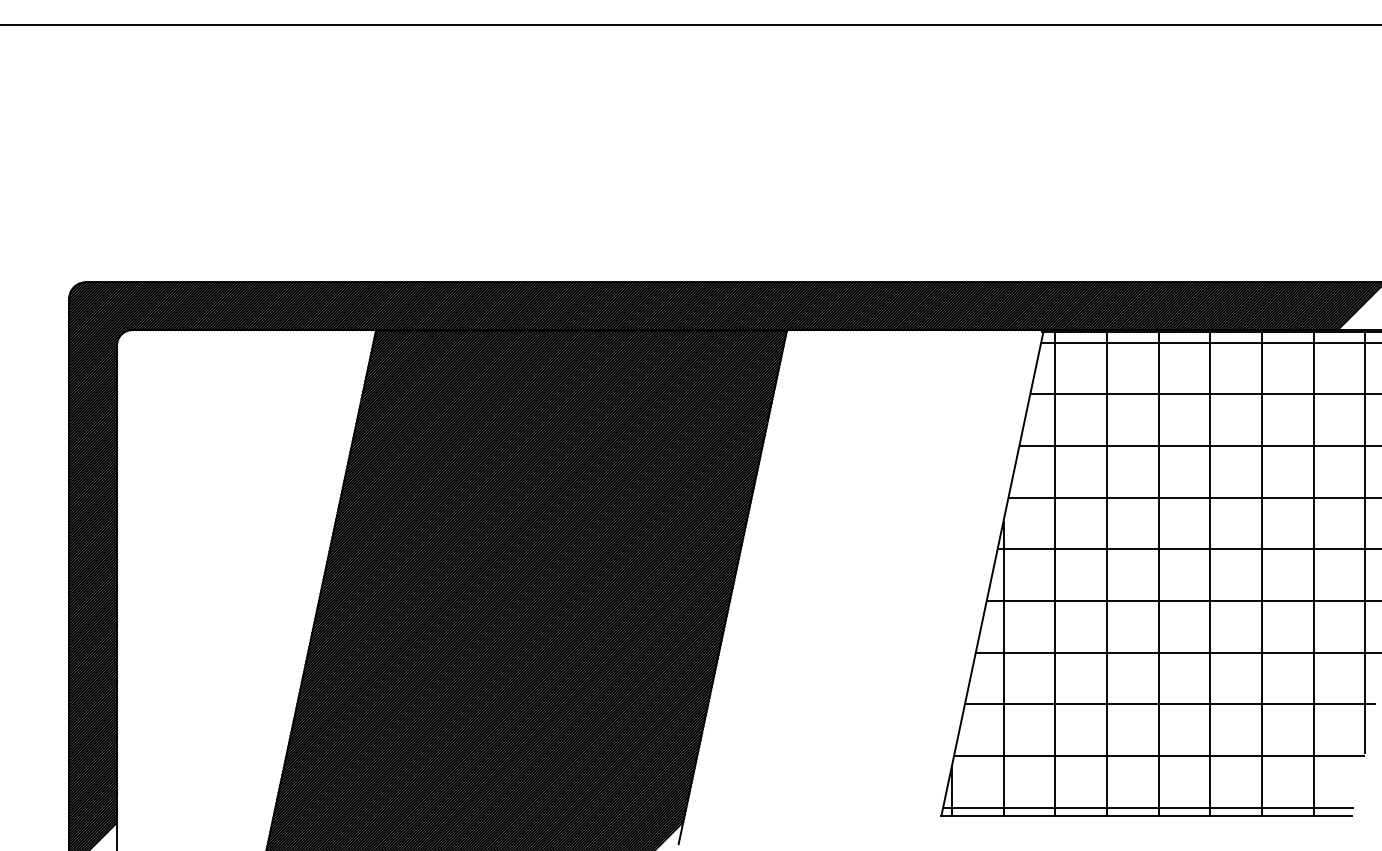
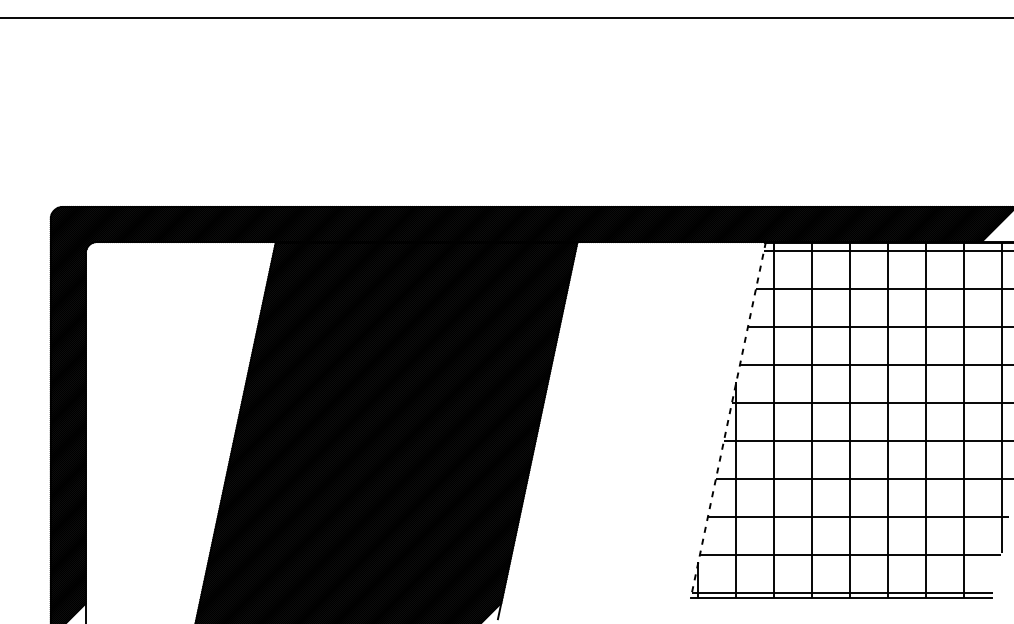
line: (992, 573) -> (728, 420), solid -> dashed

